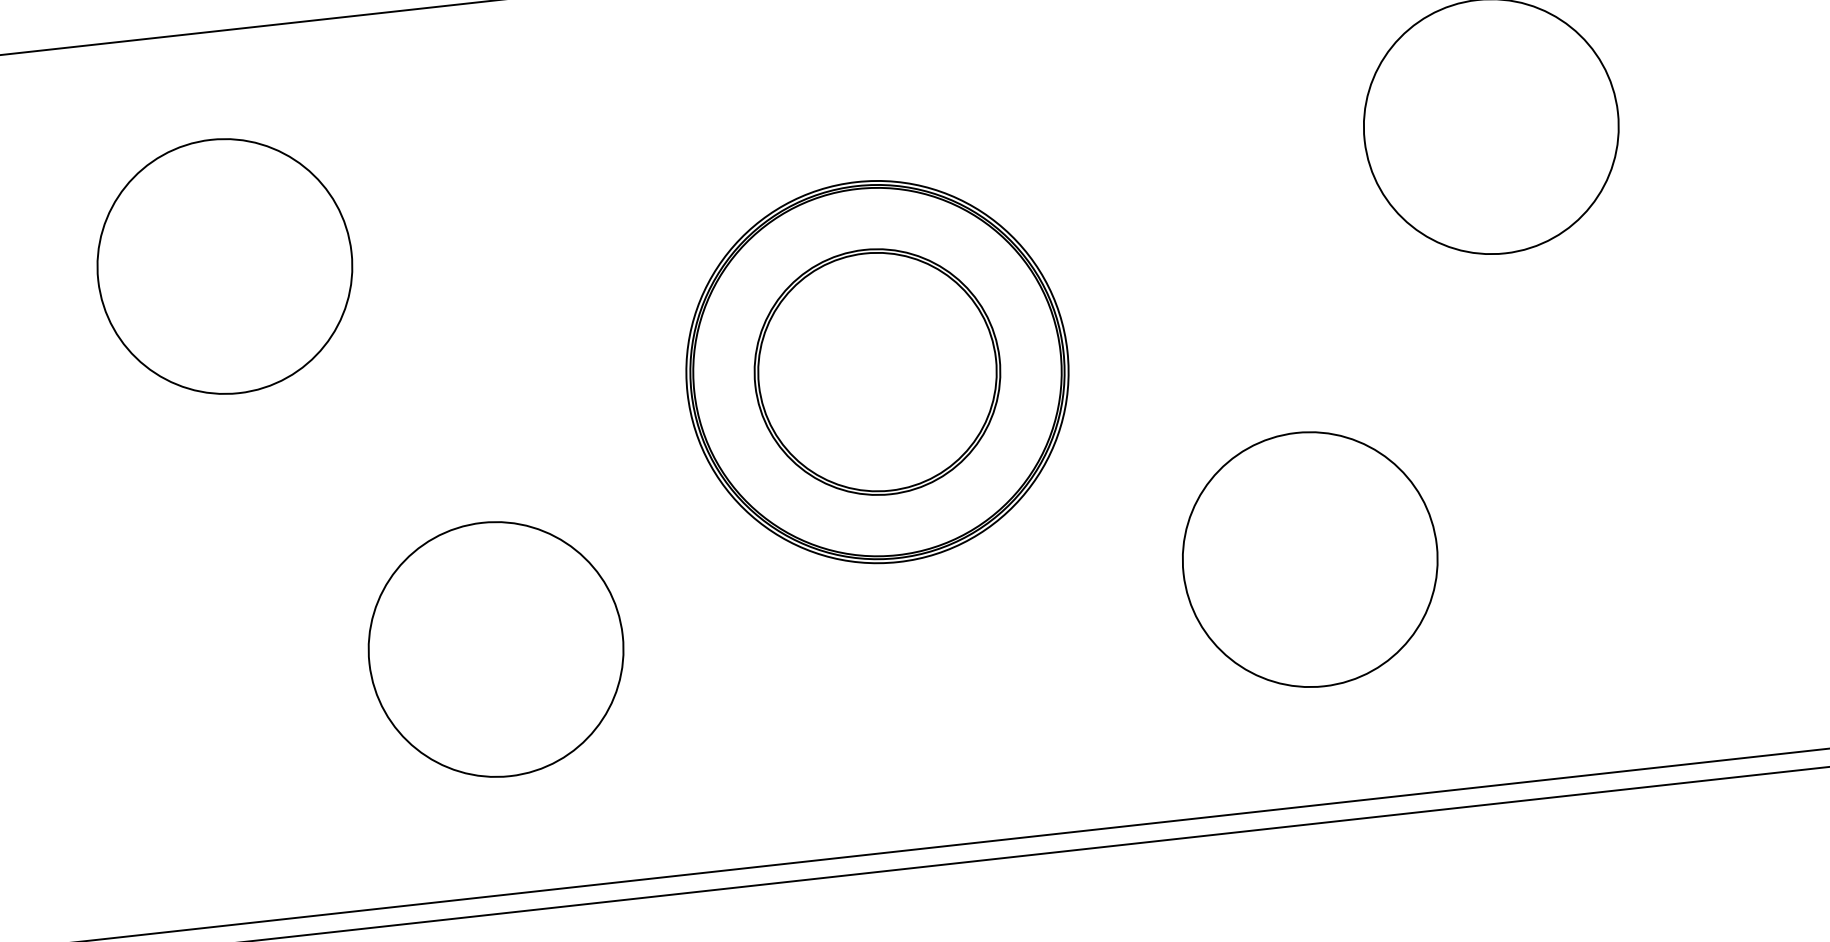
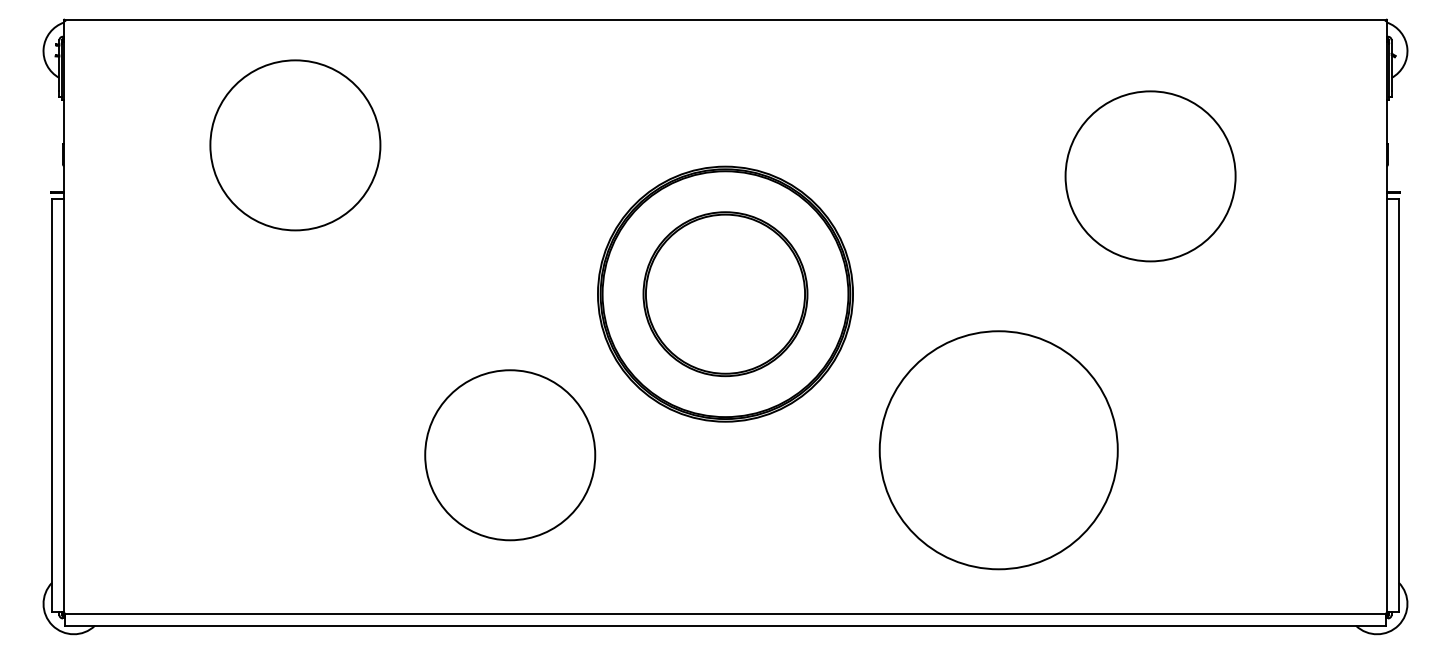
circle: (225, 266) -> (295, 145), moved
circle: (1309, 560) -> (998, 450), size x1.4
circle: (496, 649) -> (510, 455), moved

